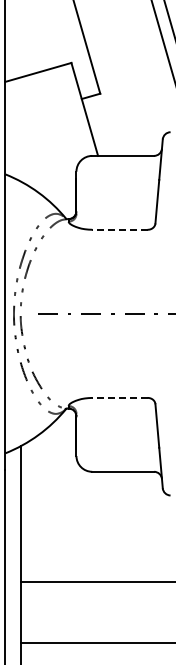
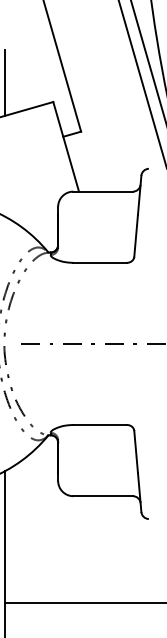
line: (21, 42) -> (5, 82), added
line: (119, 229) -> (99, 262), dashed -> solid
line: (119, 397) -> (99, 424), dashed -> solid

